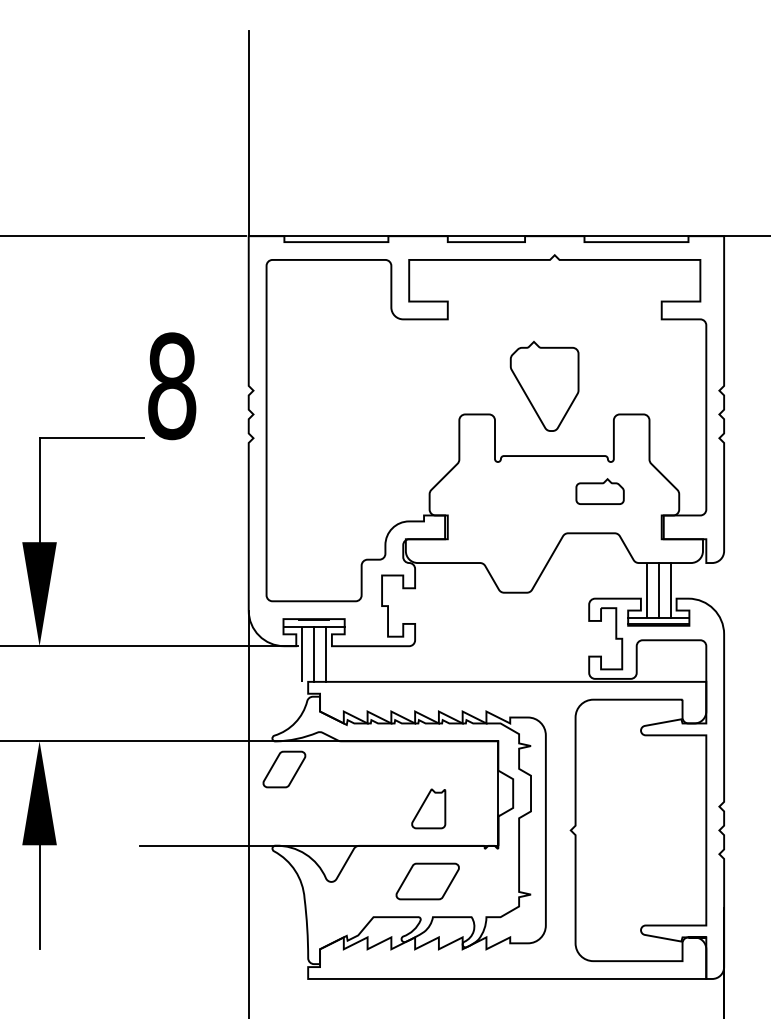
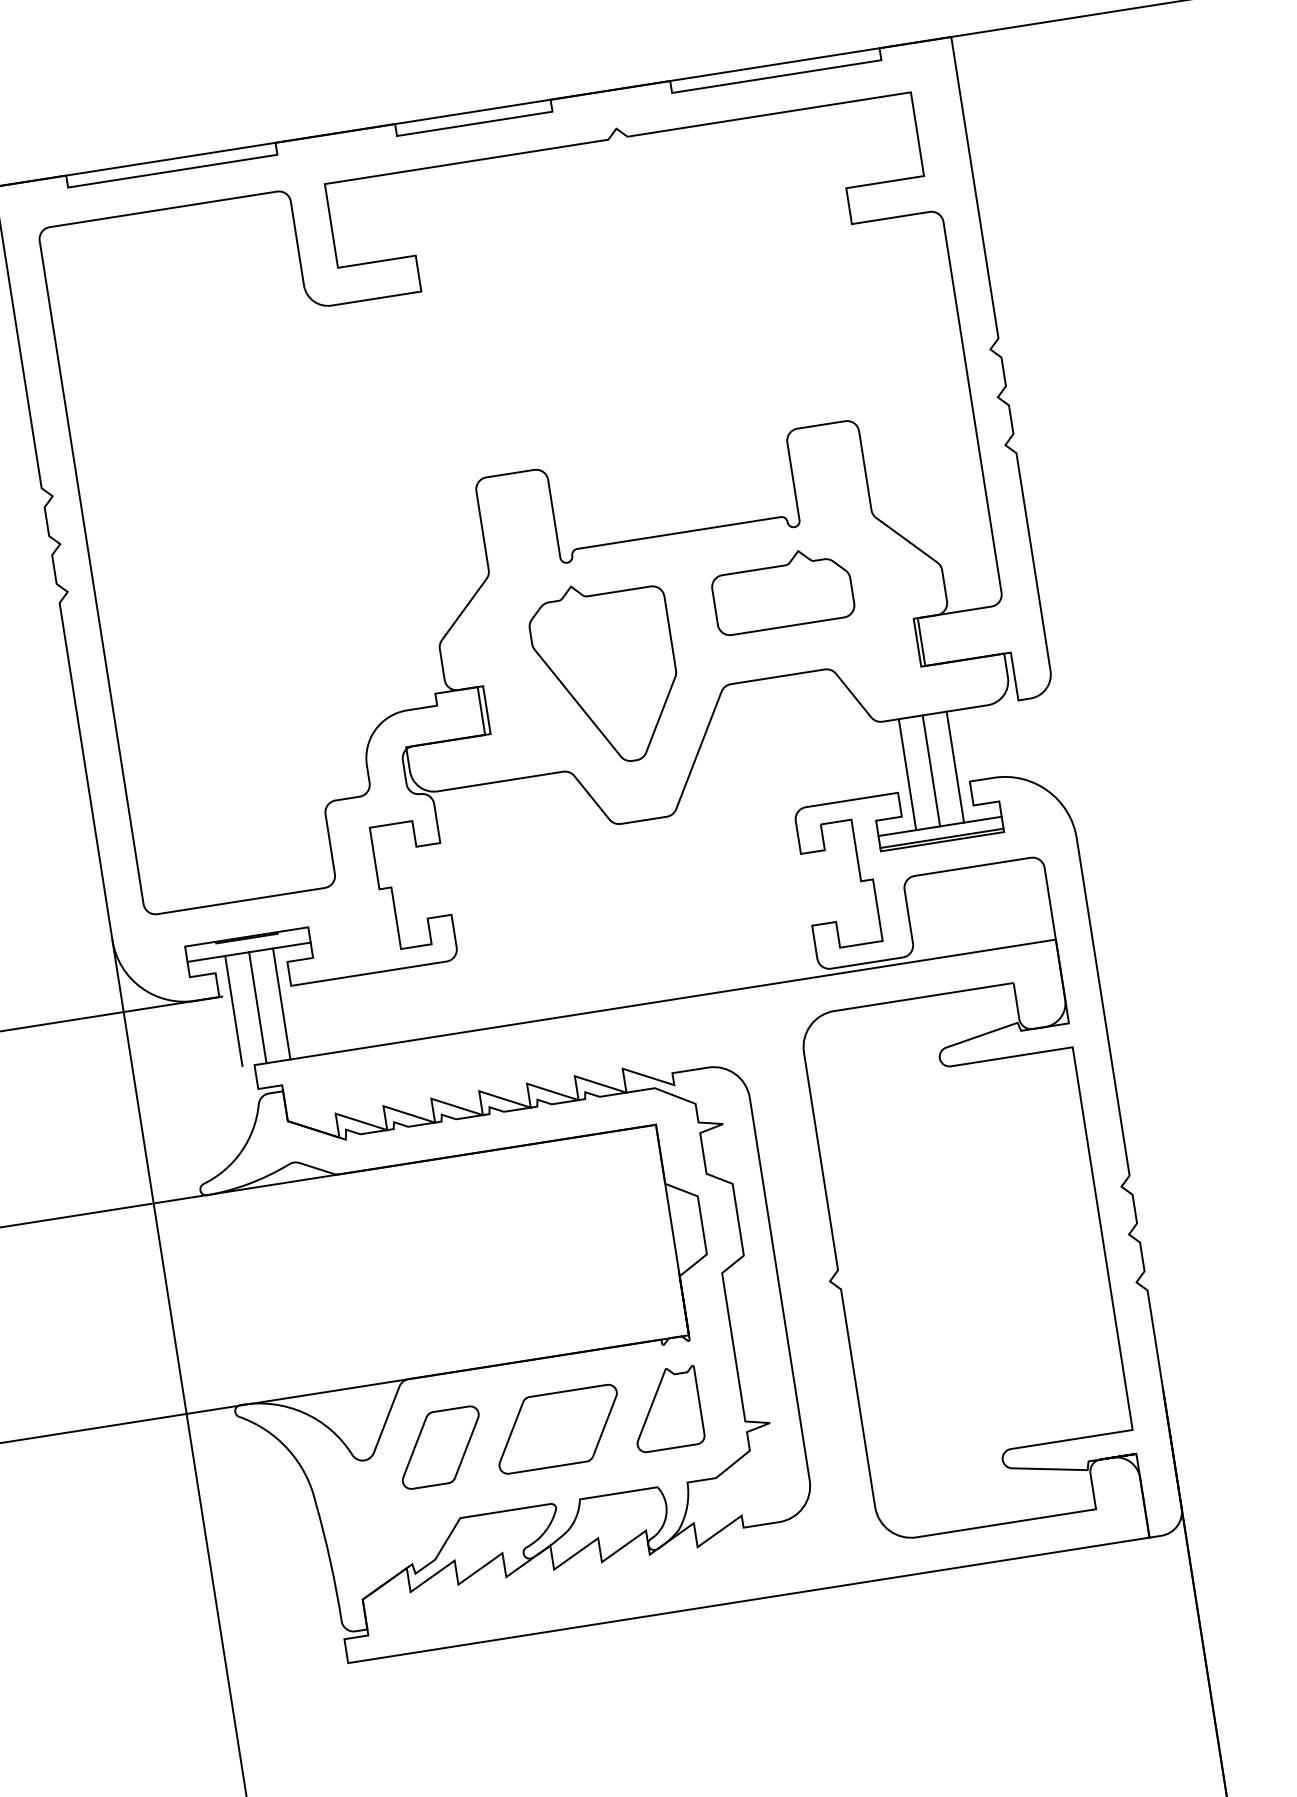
part: (544, 385) -> (605, 671), moved
part: (599, 491) -> (780, 590), size x1.43
part: (284, 769) -> (440, 1447), moved
part: (428, 808) -> (665, 1408), moved

